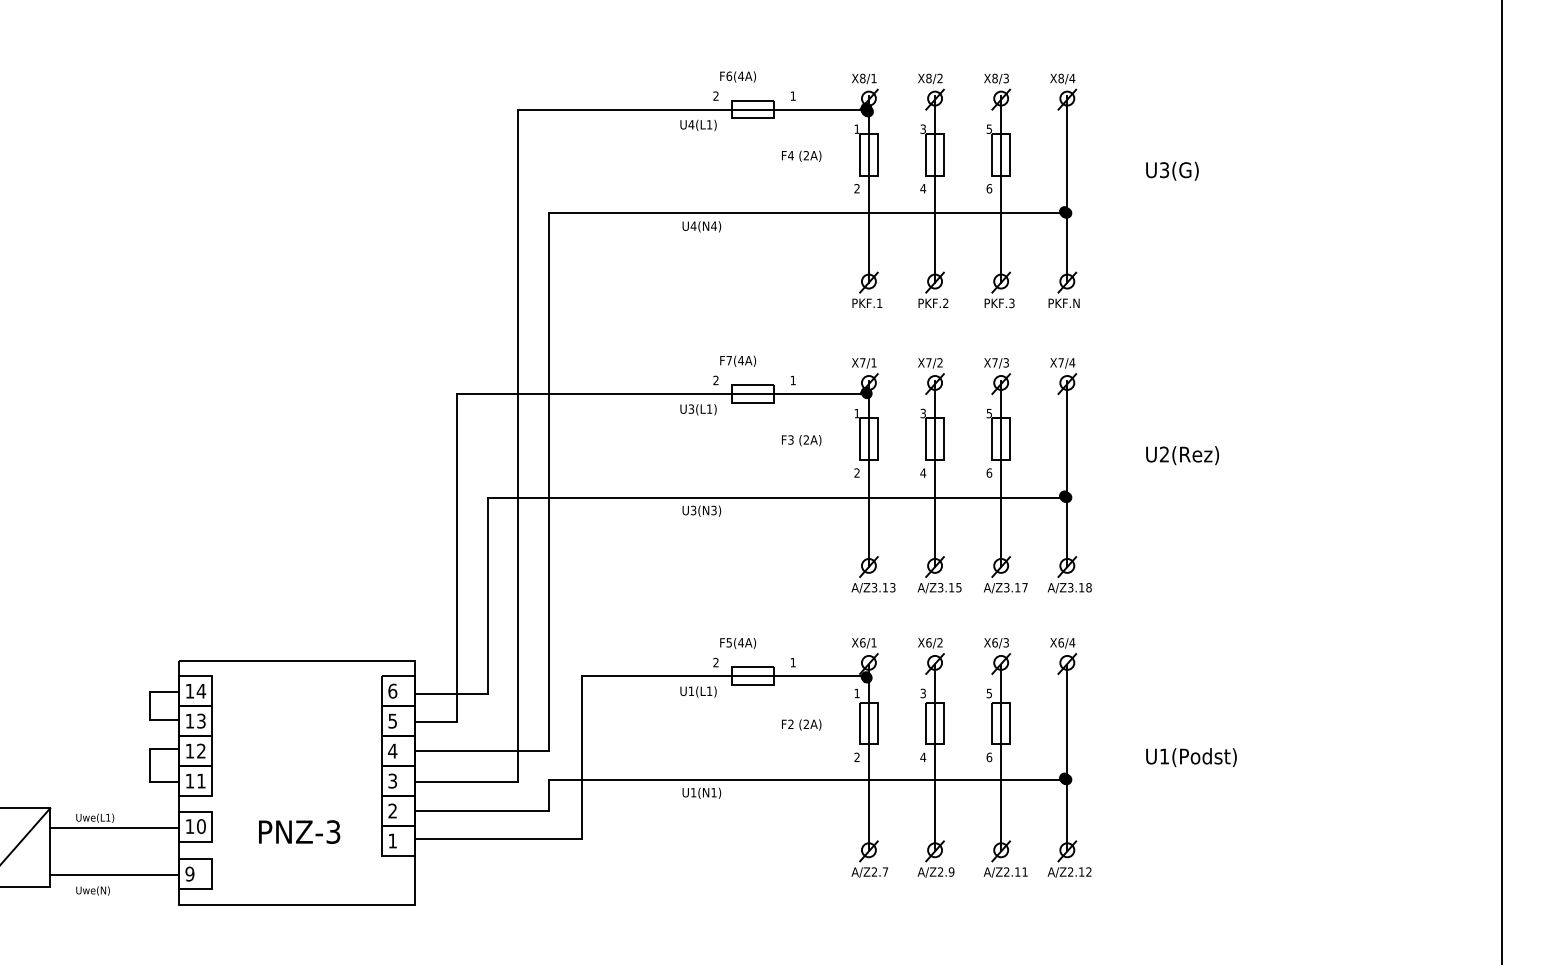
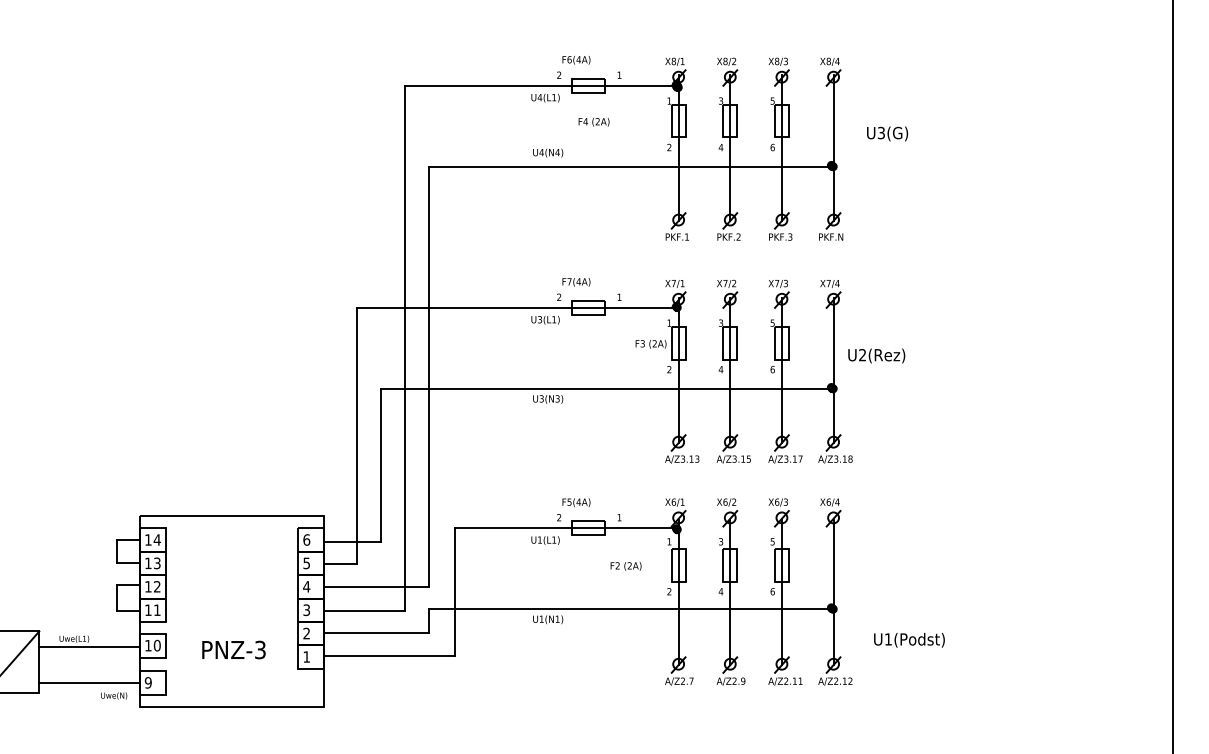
text: (801, 155) -> (593, 121), moved
text: (1172, 170) -> (887, 133), moved
text: (701, 226) -> (547, 152), moved
text: (801, 440) -> (650, 344), moved
text: (1182, 455) -> (876, 355), moved
text: (1191, 757) -> (909, 640), moved
text: (92, 890) -> (113, 695), moved

